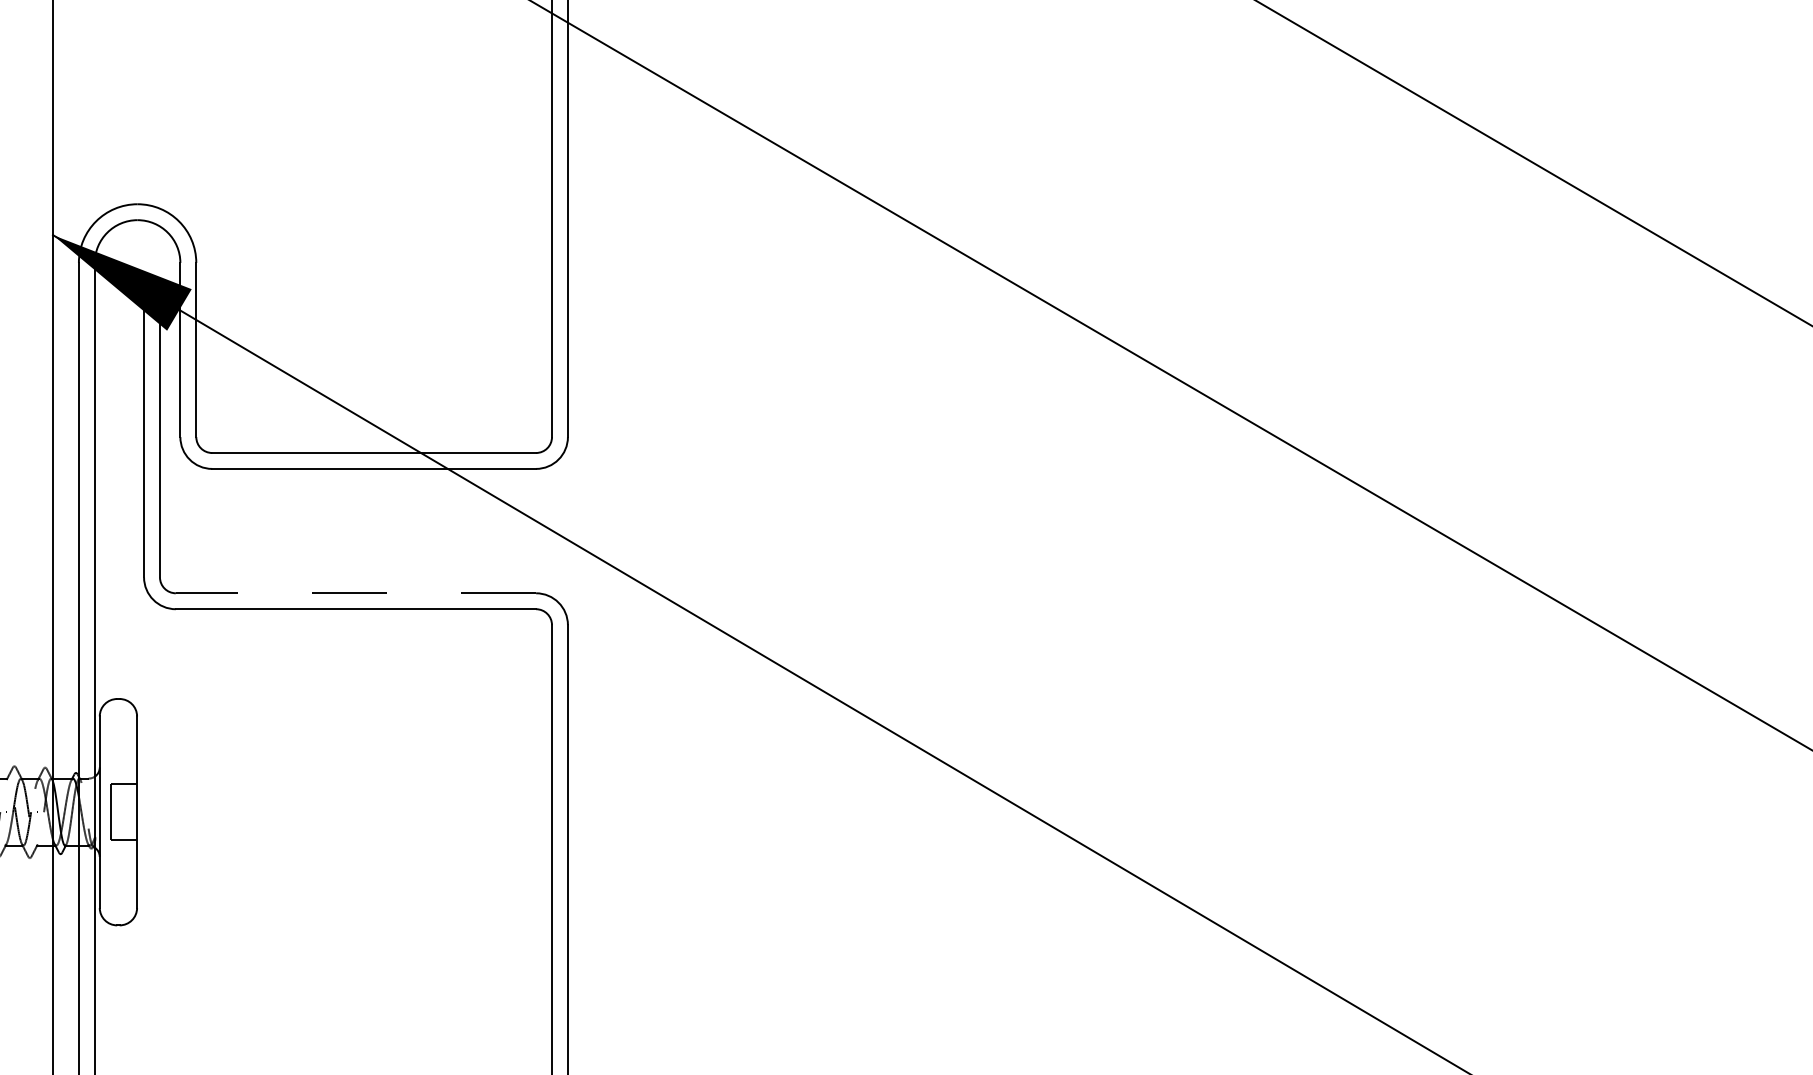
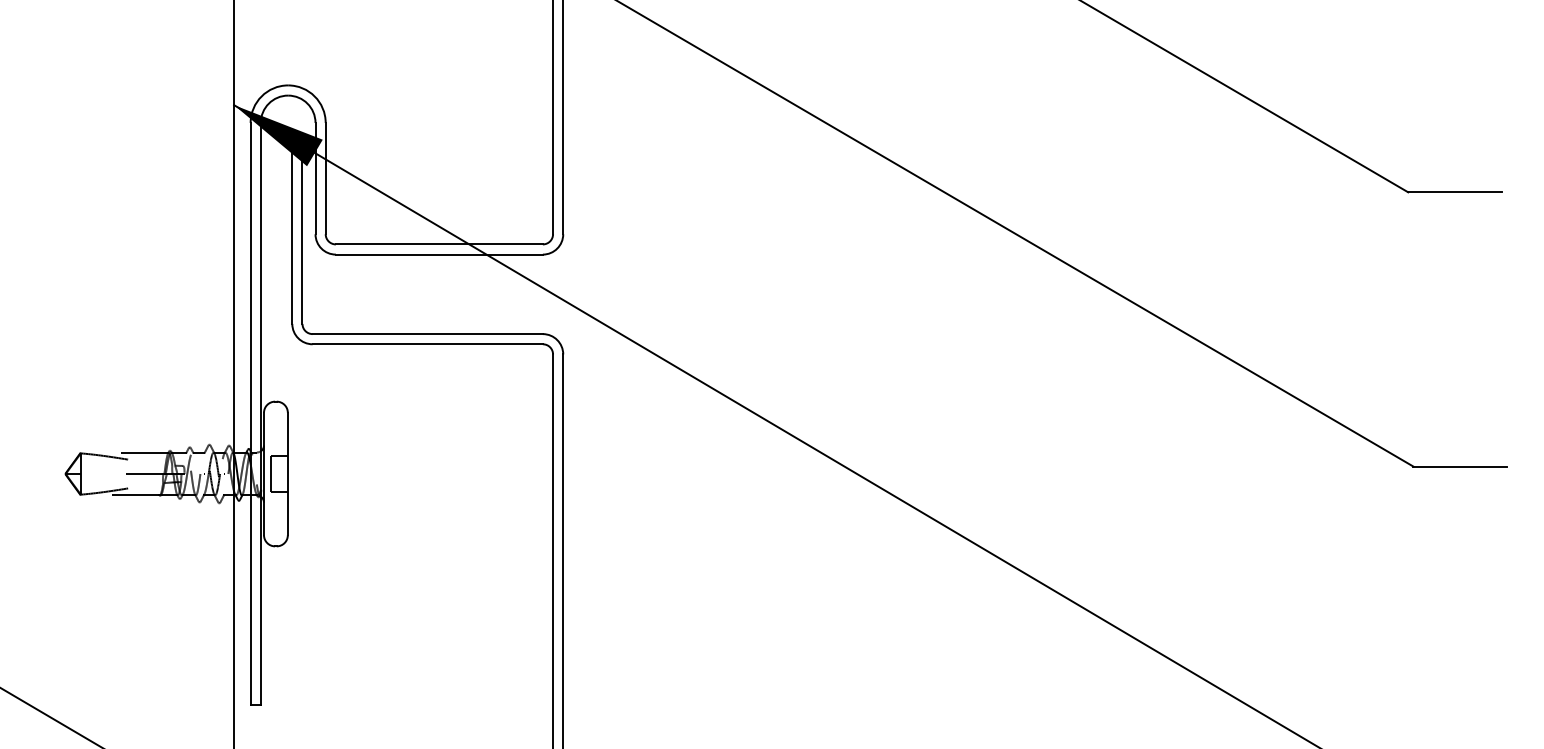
line: (355, 593) -> (427, 334), dashed -> solid

